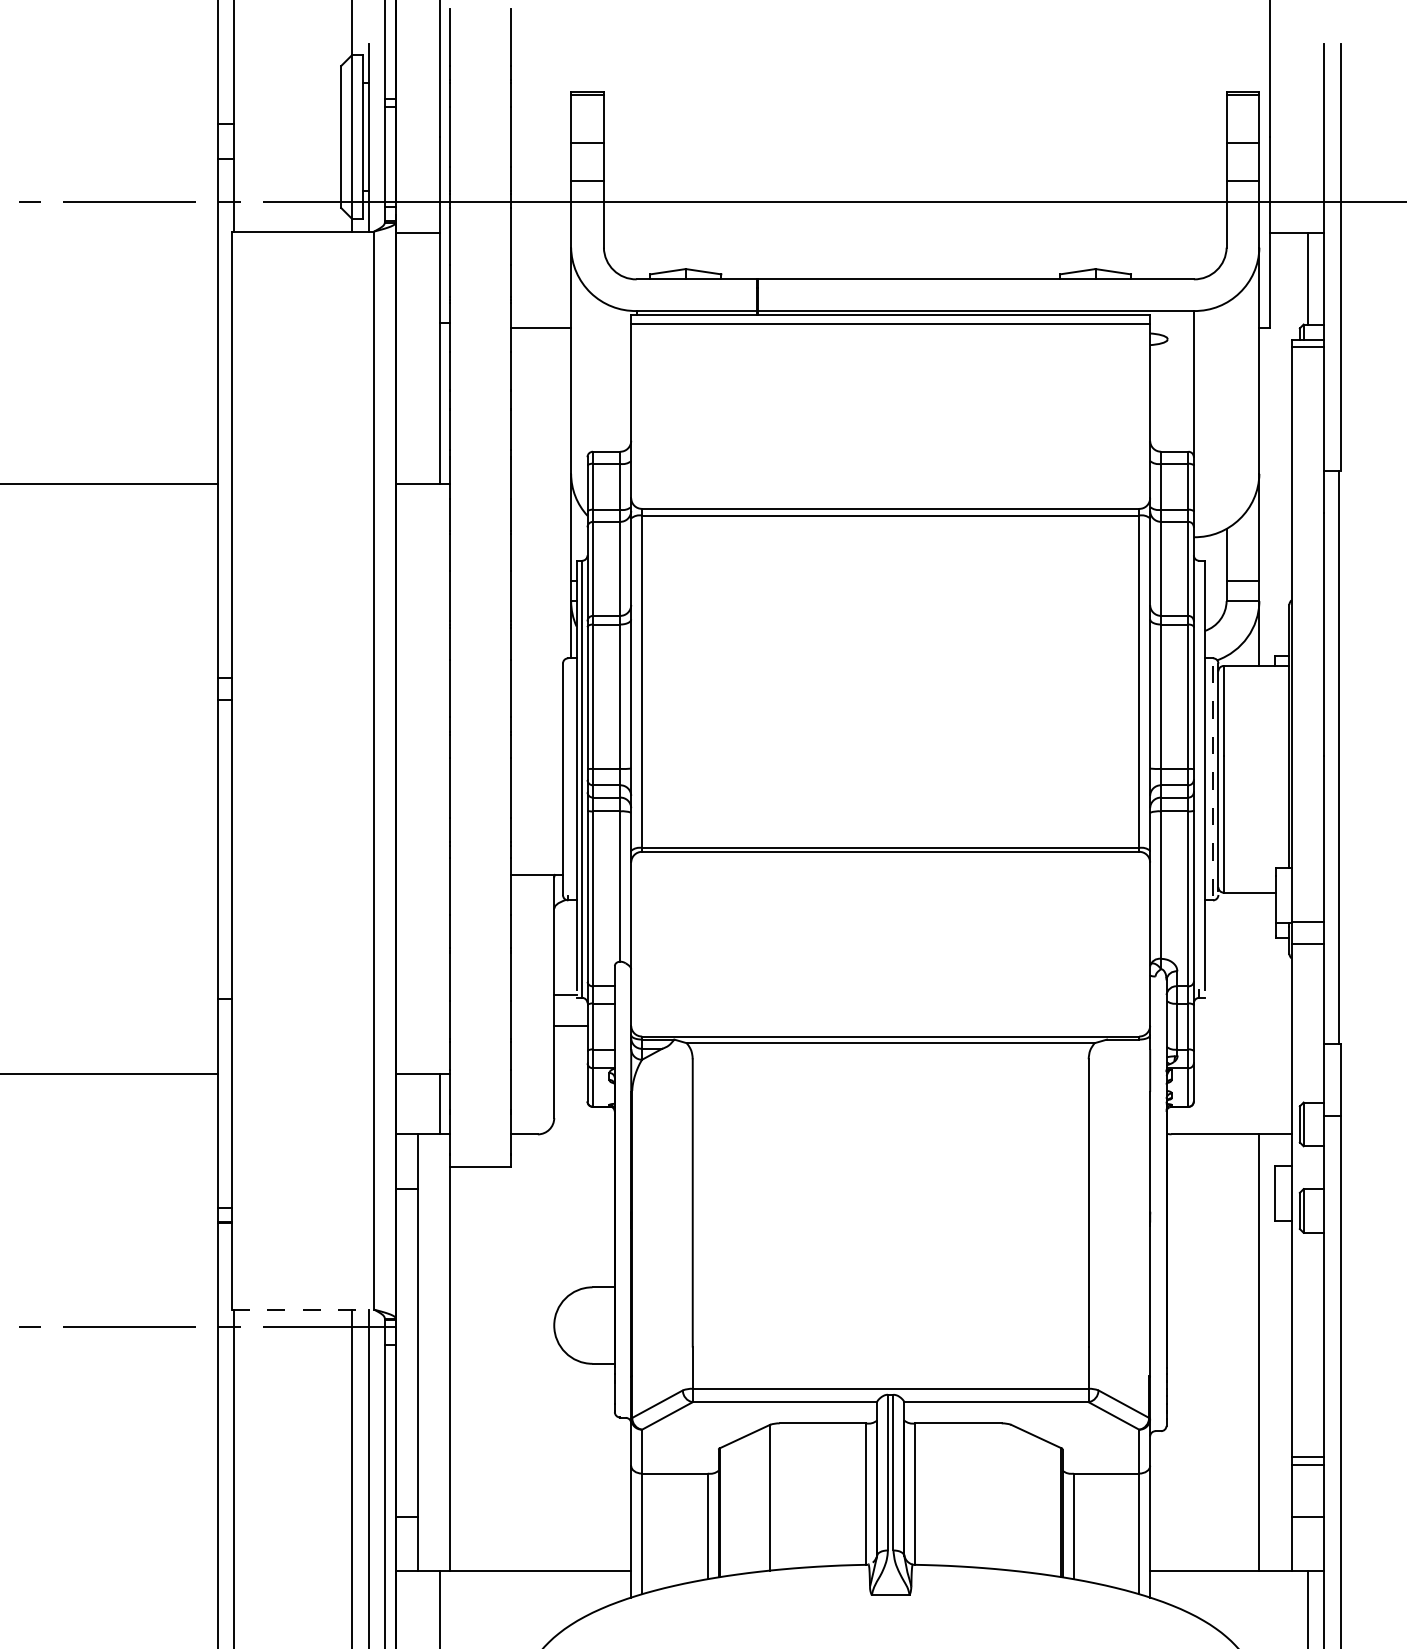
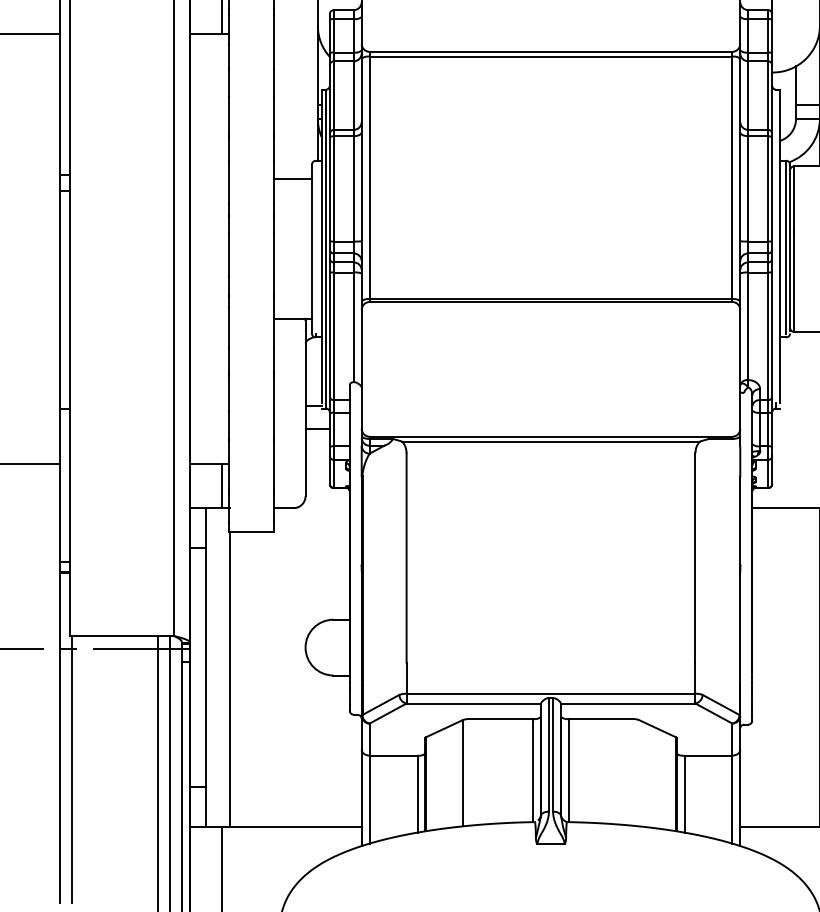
line: (536, 683) -> (292, 179), added
line: (1212, 776) -> (785, 247), dashed -> solid
line: (303, 1309) -> (122, 635), dashed -> solid

